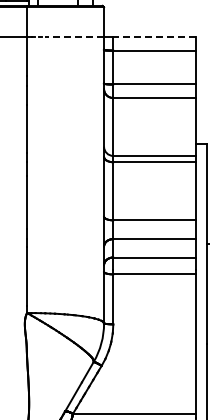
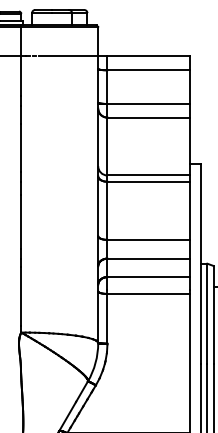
line: (74, 36) -> (68, 56), dashed -> solid
line: (154, 36) -> (148, 56), dashed -> solid

